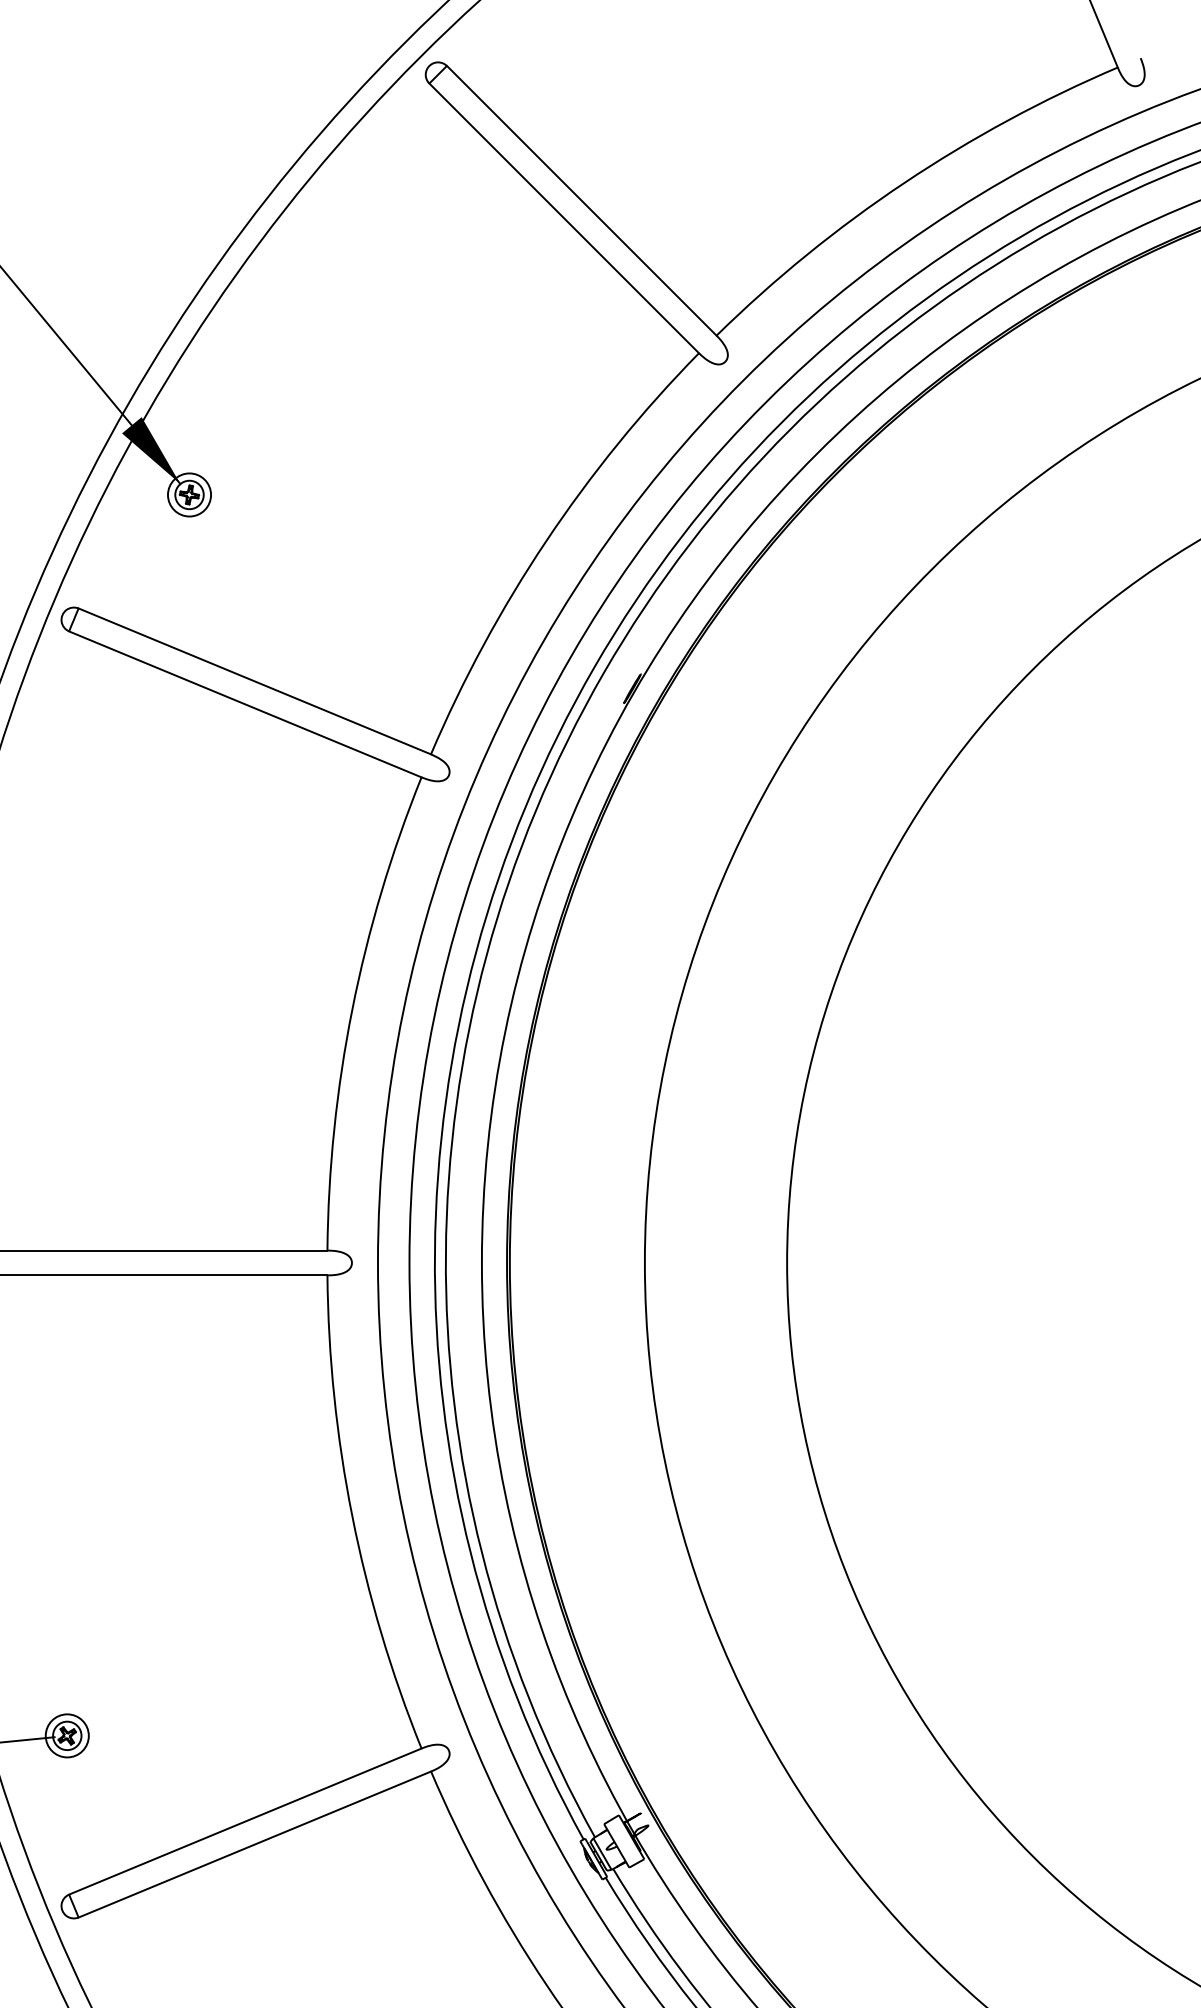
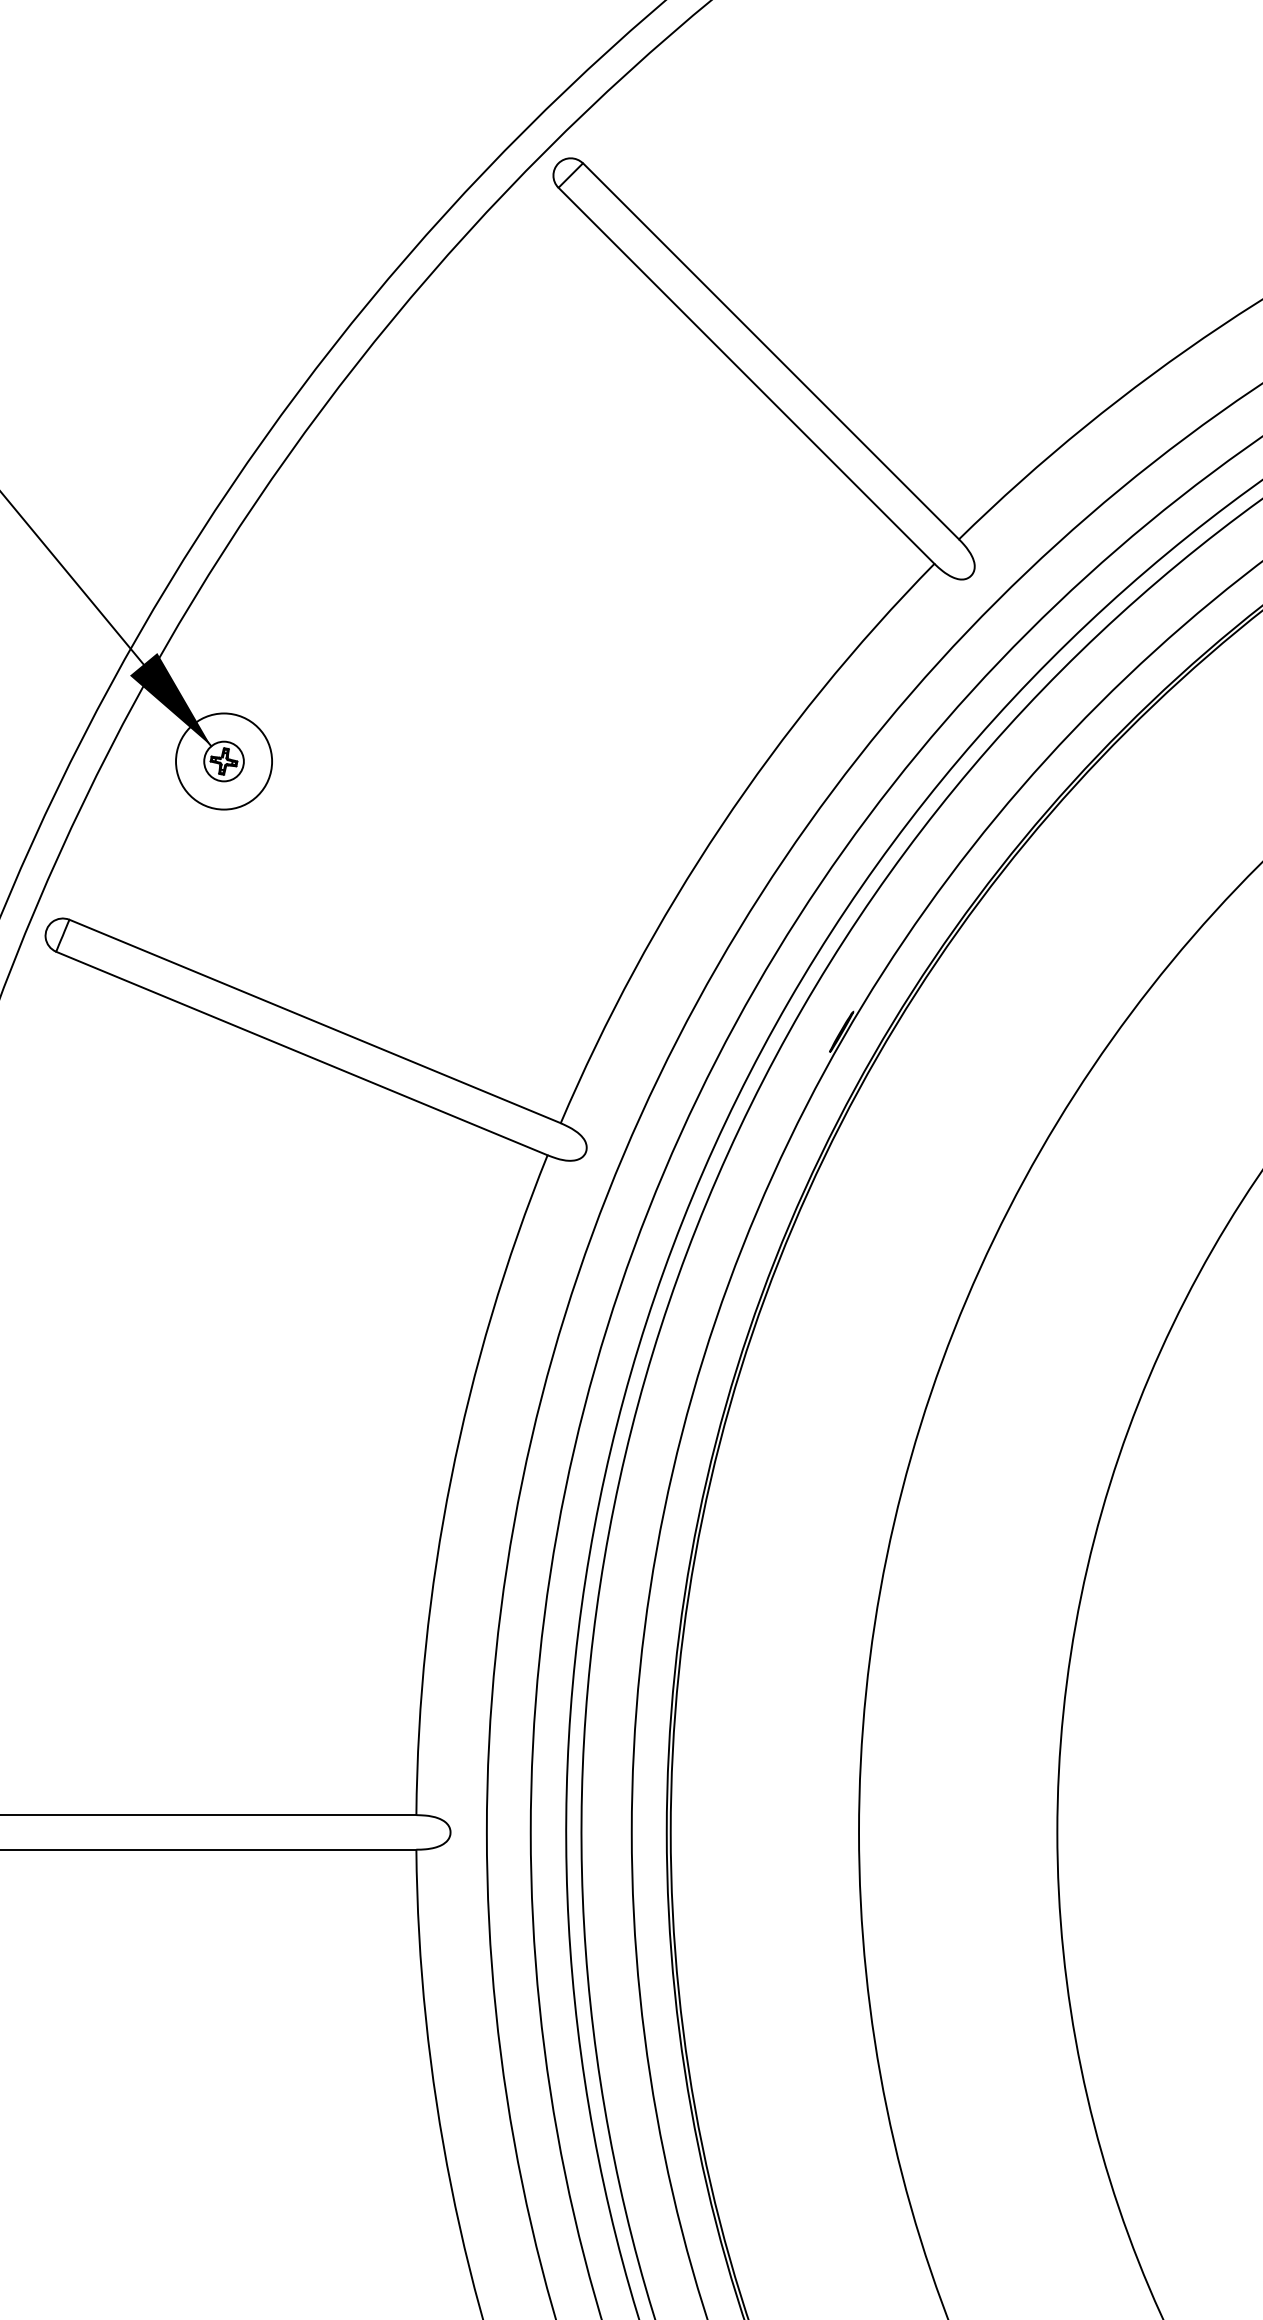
circle: (189, 494) -> (224, 760), size x1.6

